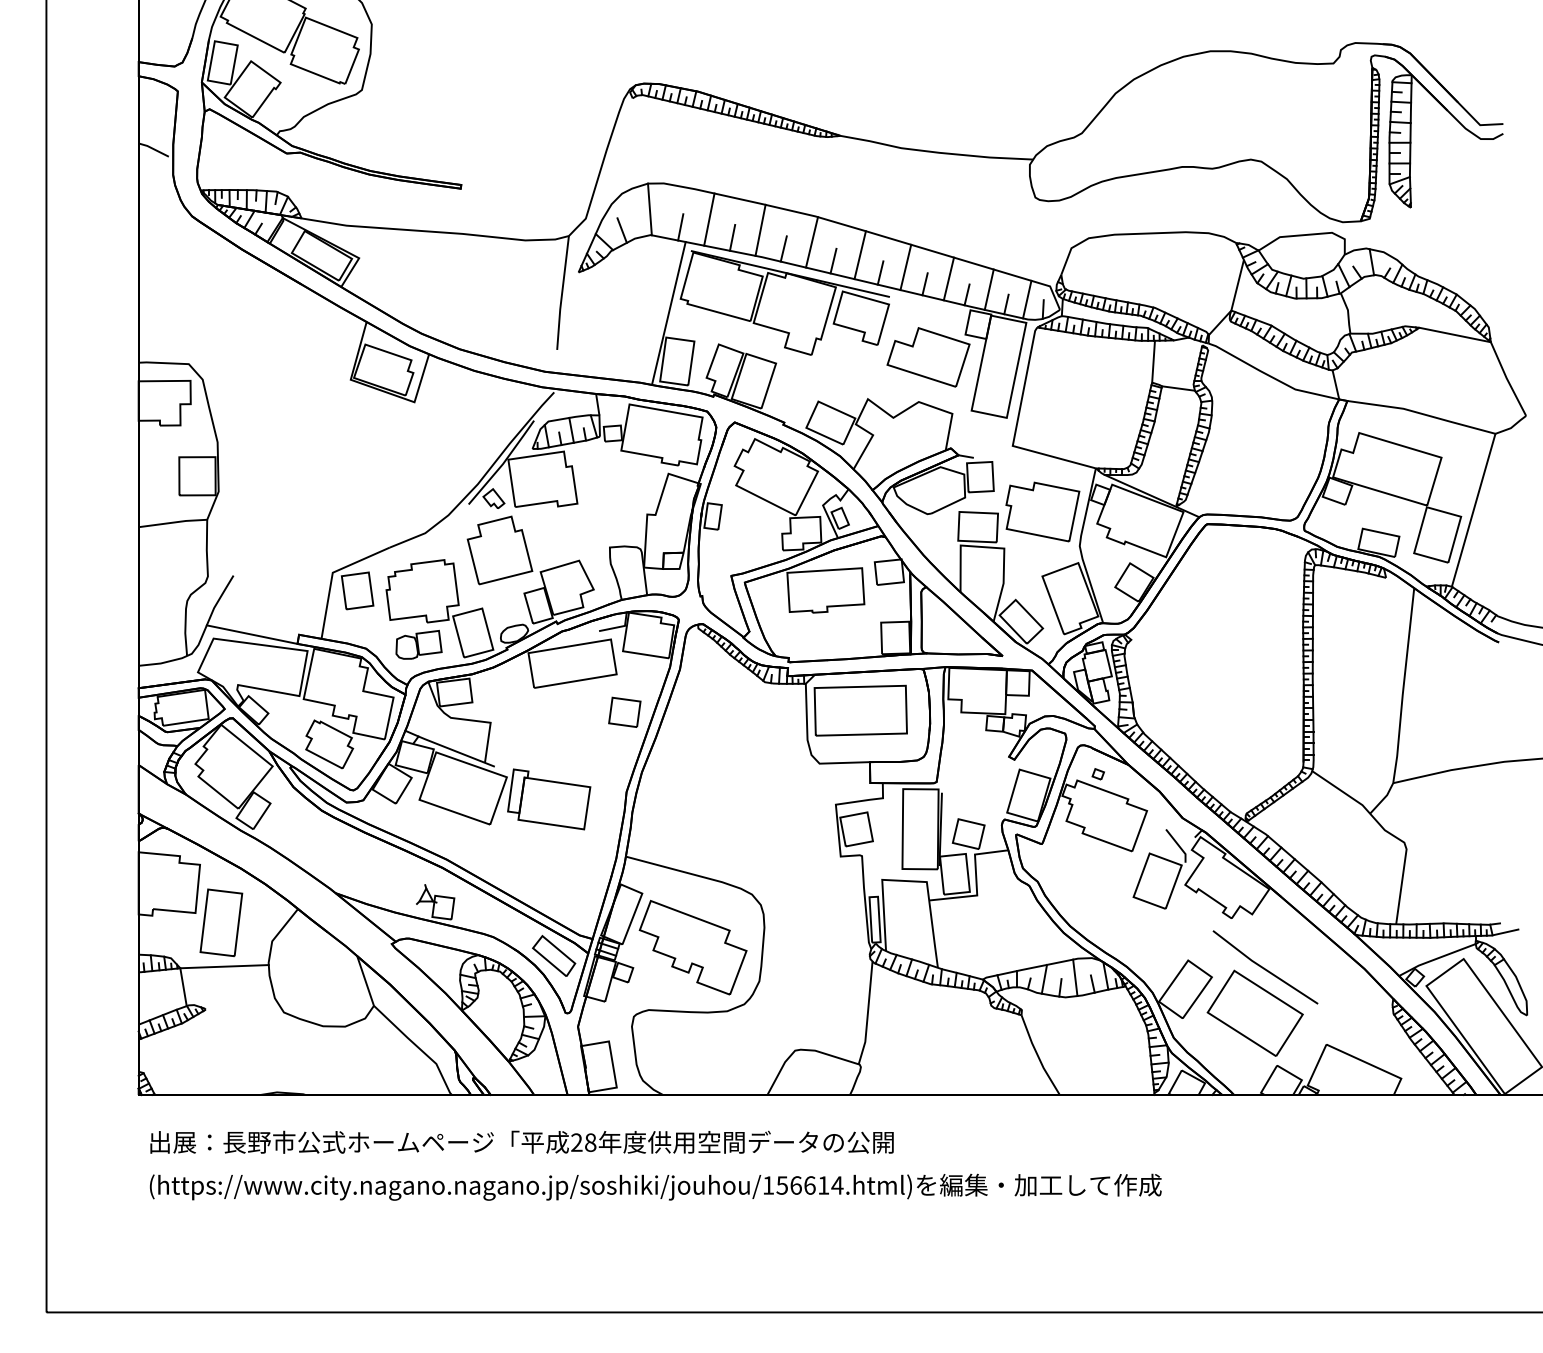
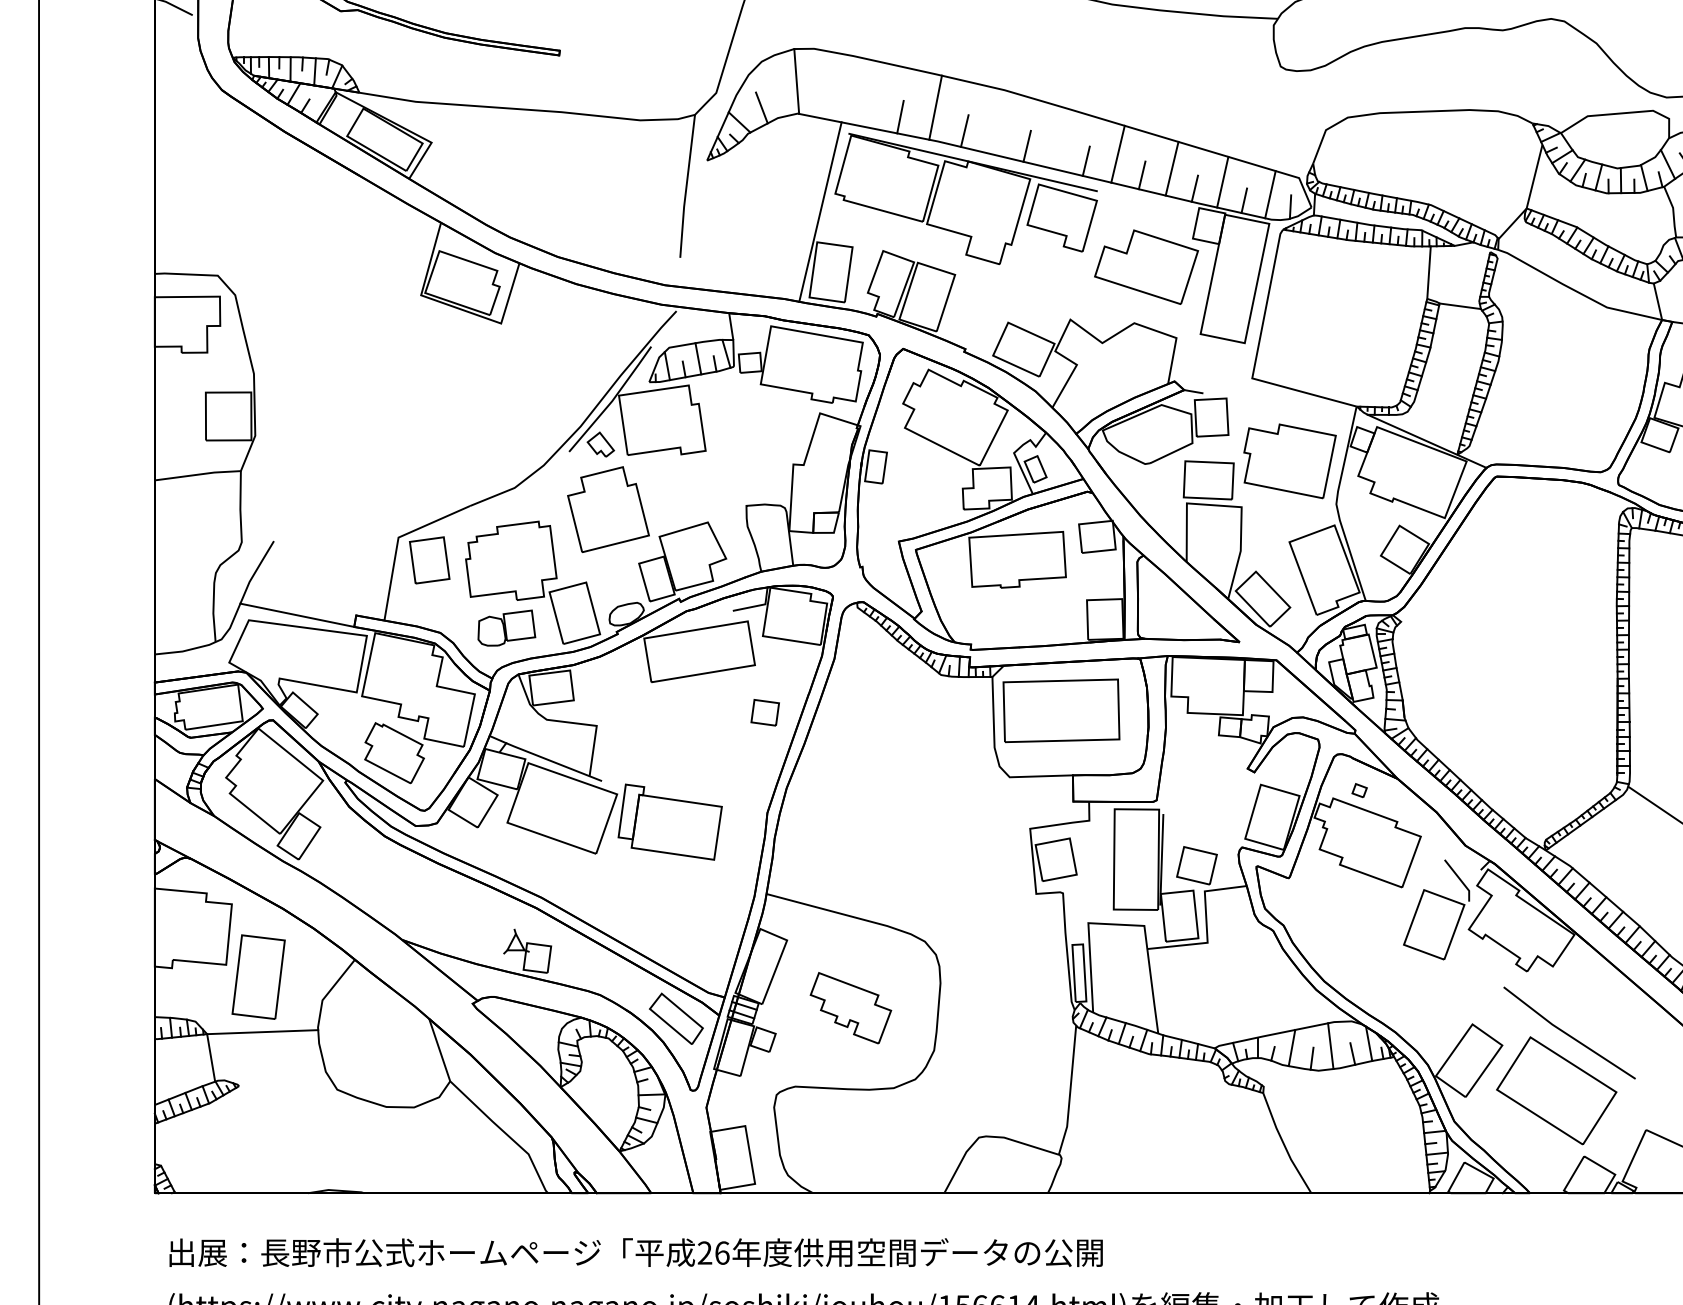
line: (709, 219) -> (871, 94), removed
line: (680, 227) -> (835, 104), removed
line: (812, 242) -> (1000, 122), removed
line: (859, 255) -> (1059, 139), removed
part: (624, 711) -> (764, 711), size x0.7
part: (692, 947) -> (850, 1008), size x0.6
text: (590, 1142) -> (722, 1252), 28 -> 26

